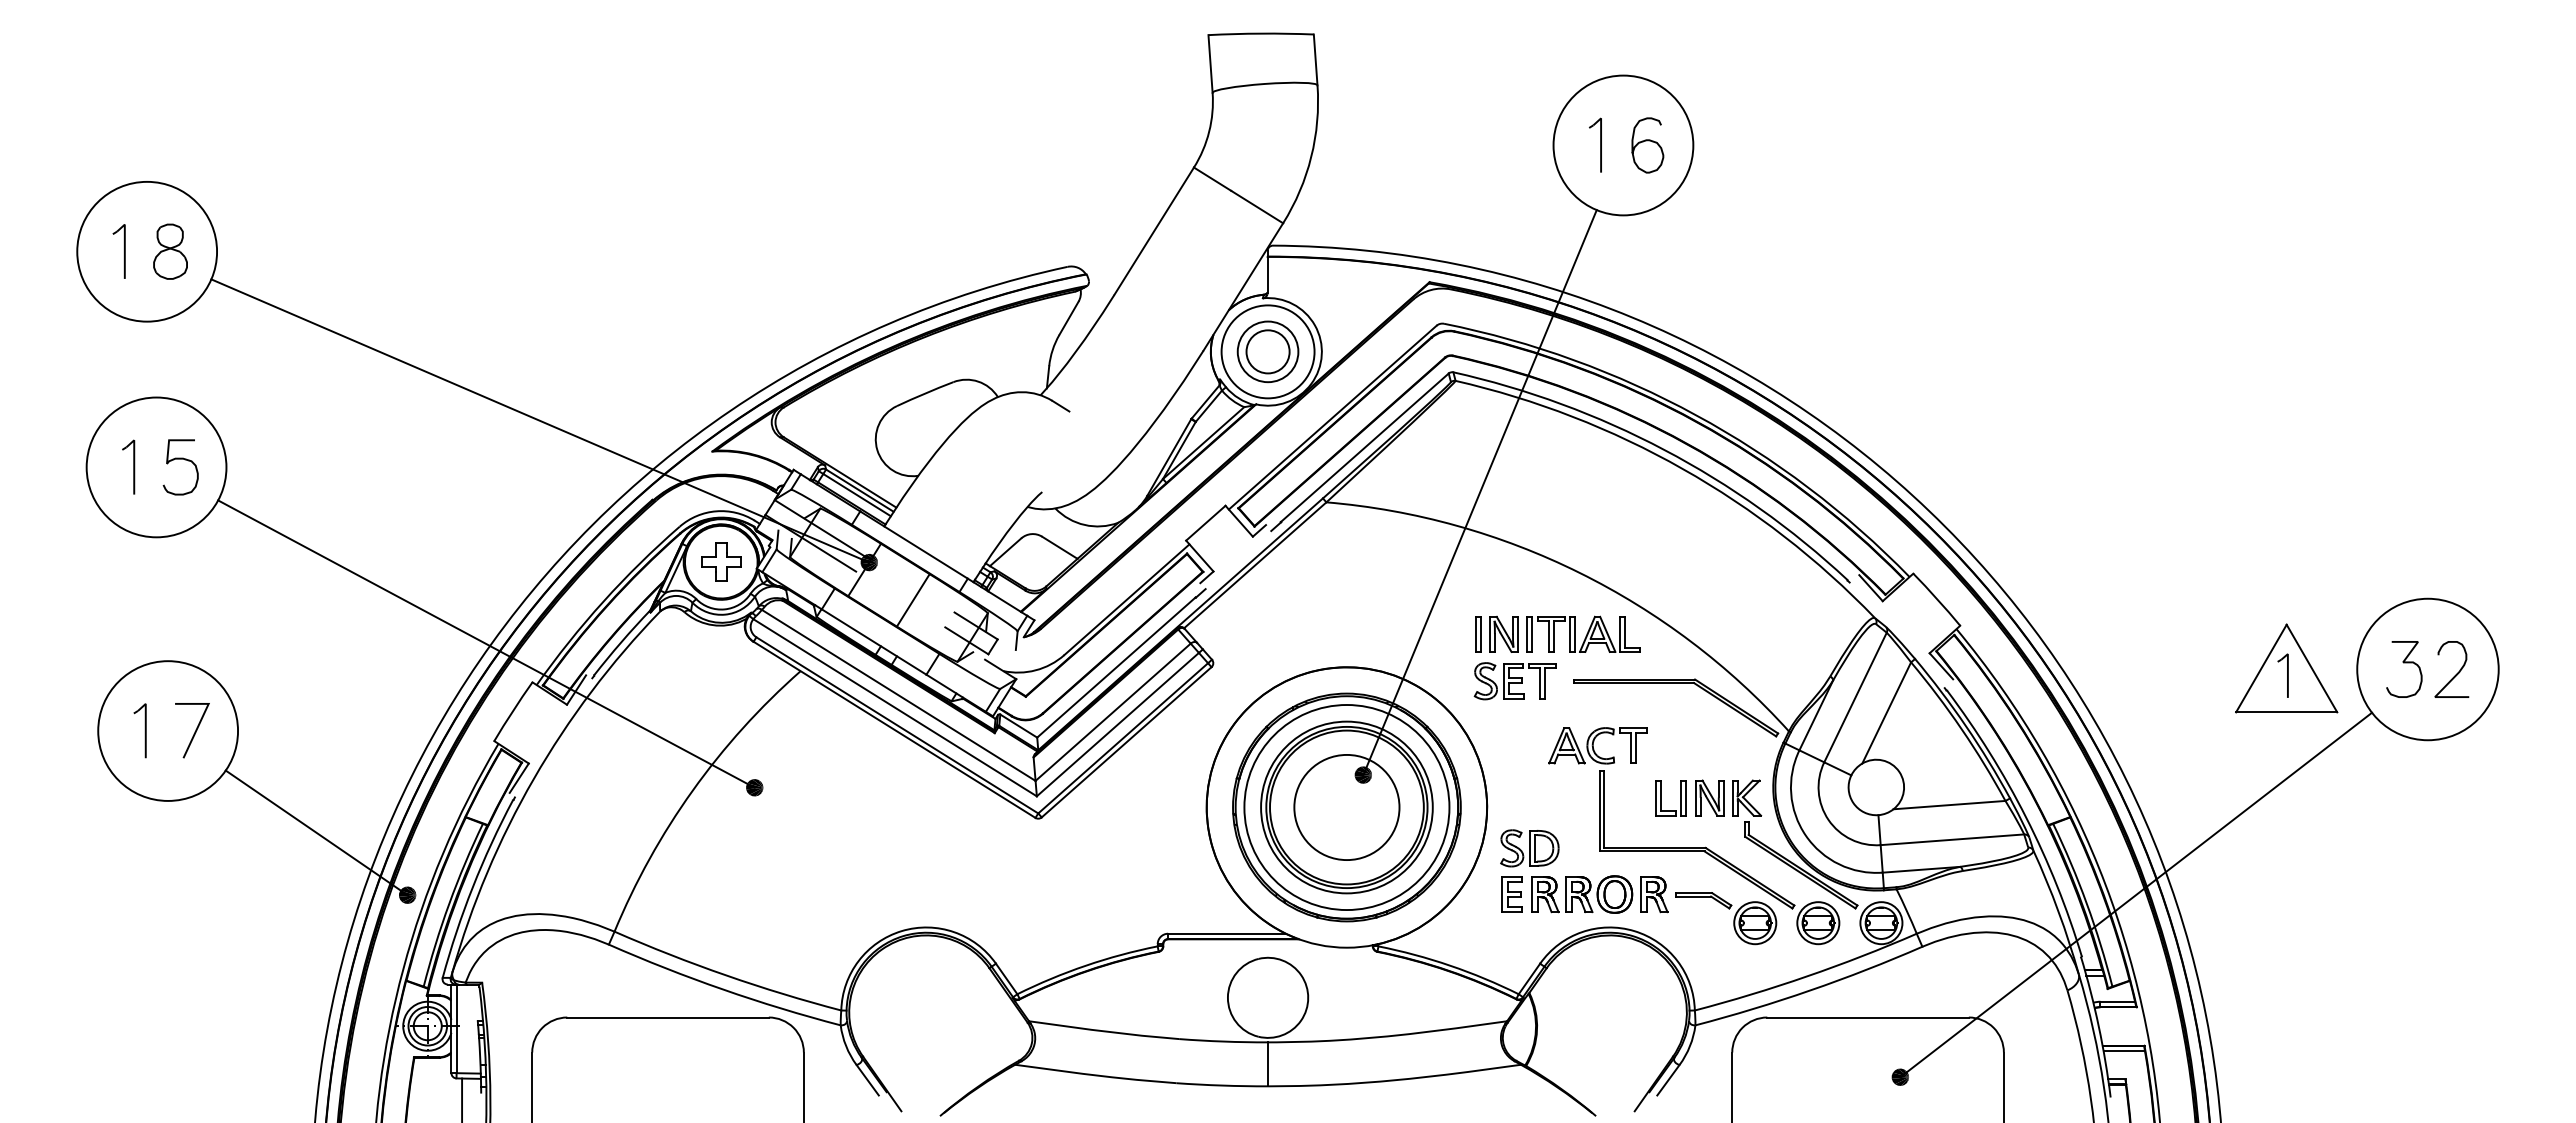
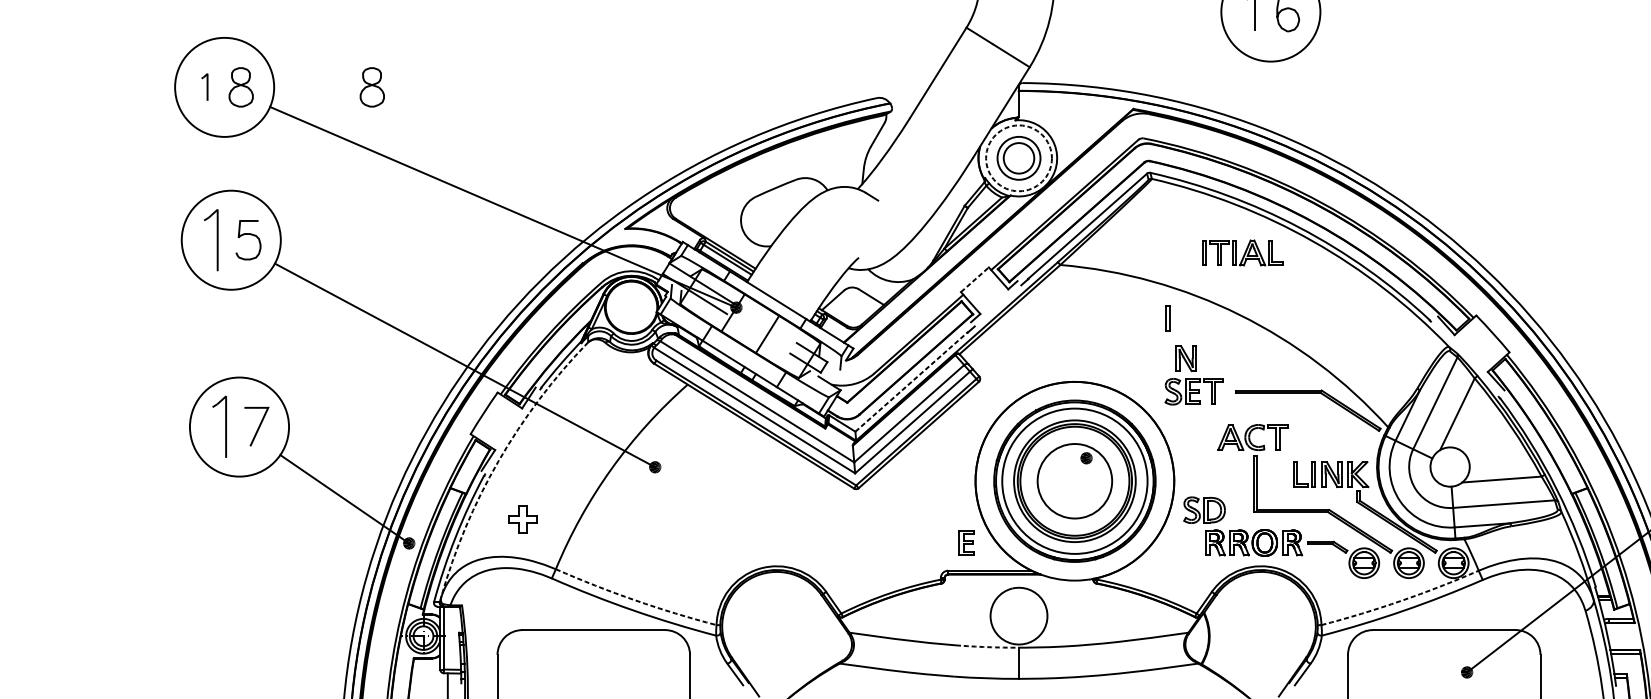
part: (118, 251) -> (204, 87), size x0.7
part: (355, 251) -> (372, 87), added
circle: (1267, 351) -> (1018, 158), solid -> dashed
part: (128, 466) -> (211, 239), size x1.6
line: (1479, 492) -> (1168, 258), removed
line: (1206, 522) -> (975, 279), solid -> dashed
part: (721, 561) -> (523, 518), moved
part: (1583, 633) -> (1242, 252), moved
part: (1478, 634) -> (1168, 318), moved
line: (1116, 667) -> (911, 382), solid -> dashed
part: (139, 730) -> (219, 426), size x1.6
arc: (533, 778) -> (498, 460), solid -> dashed
part: (1511, 894) -> (966, 542), moved
arc: (726, 975) -> (635, 600), solid -> dashed
arc: (1807, 976) -> (1401, 601), solid -> dashed
arc: (1223, 1041) -> (987, 647), solid -> dashed

